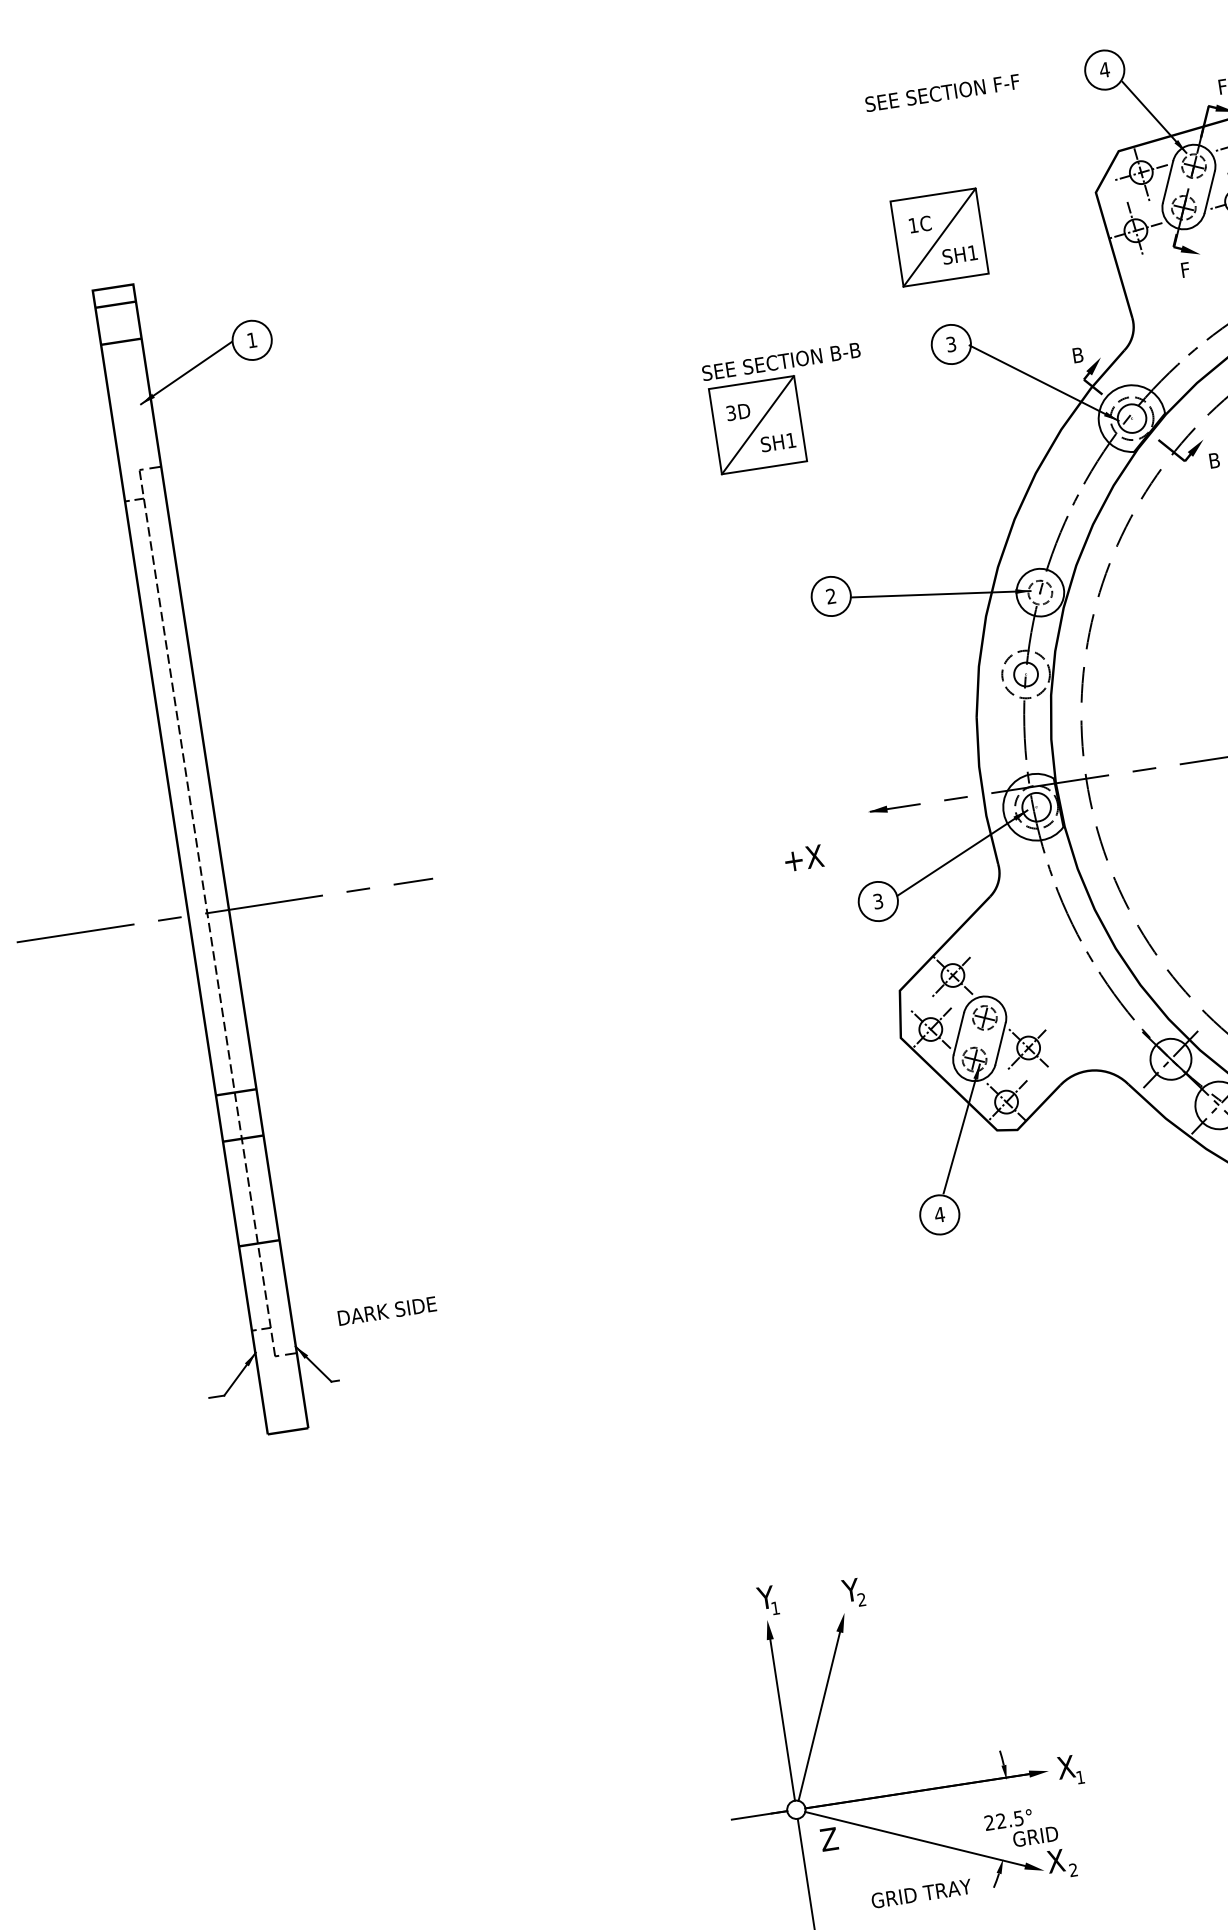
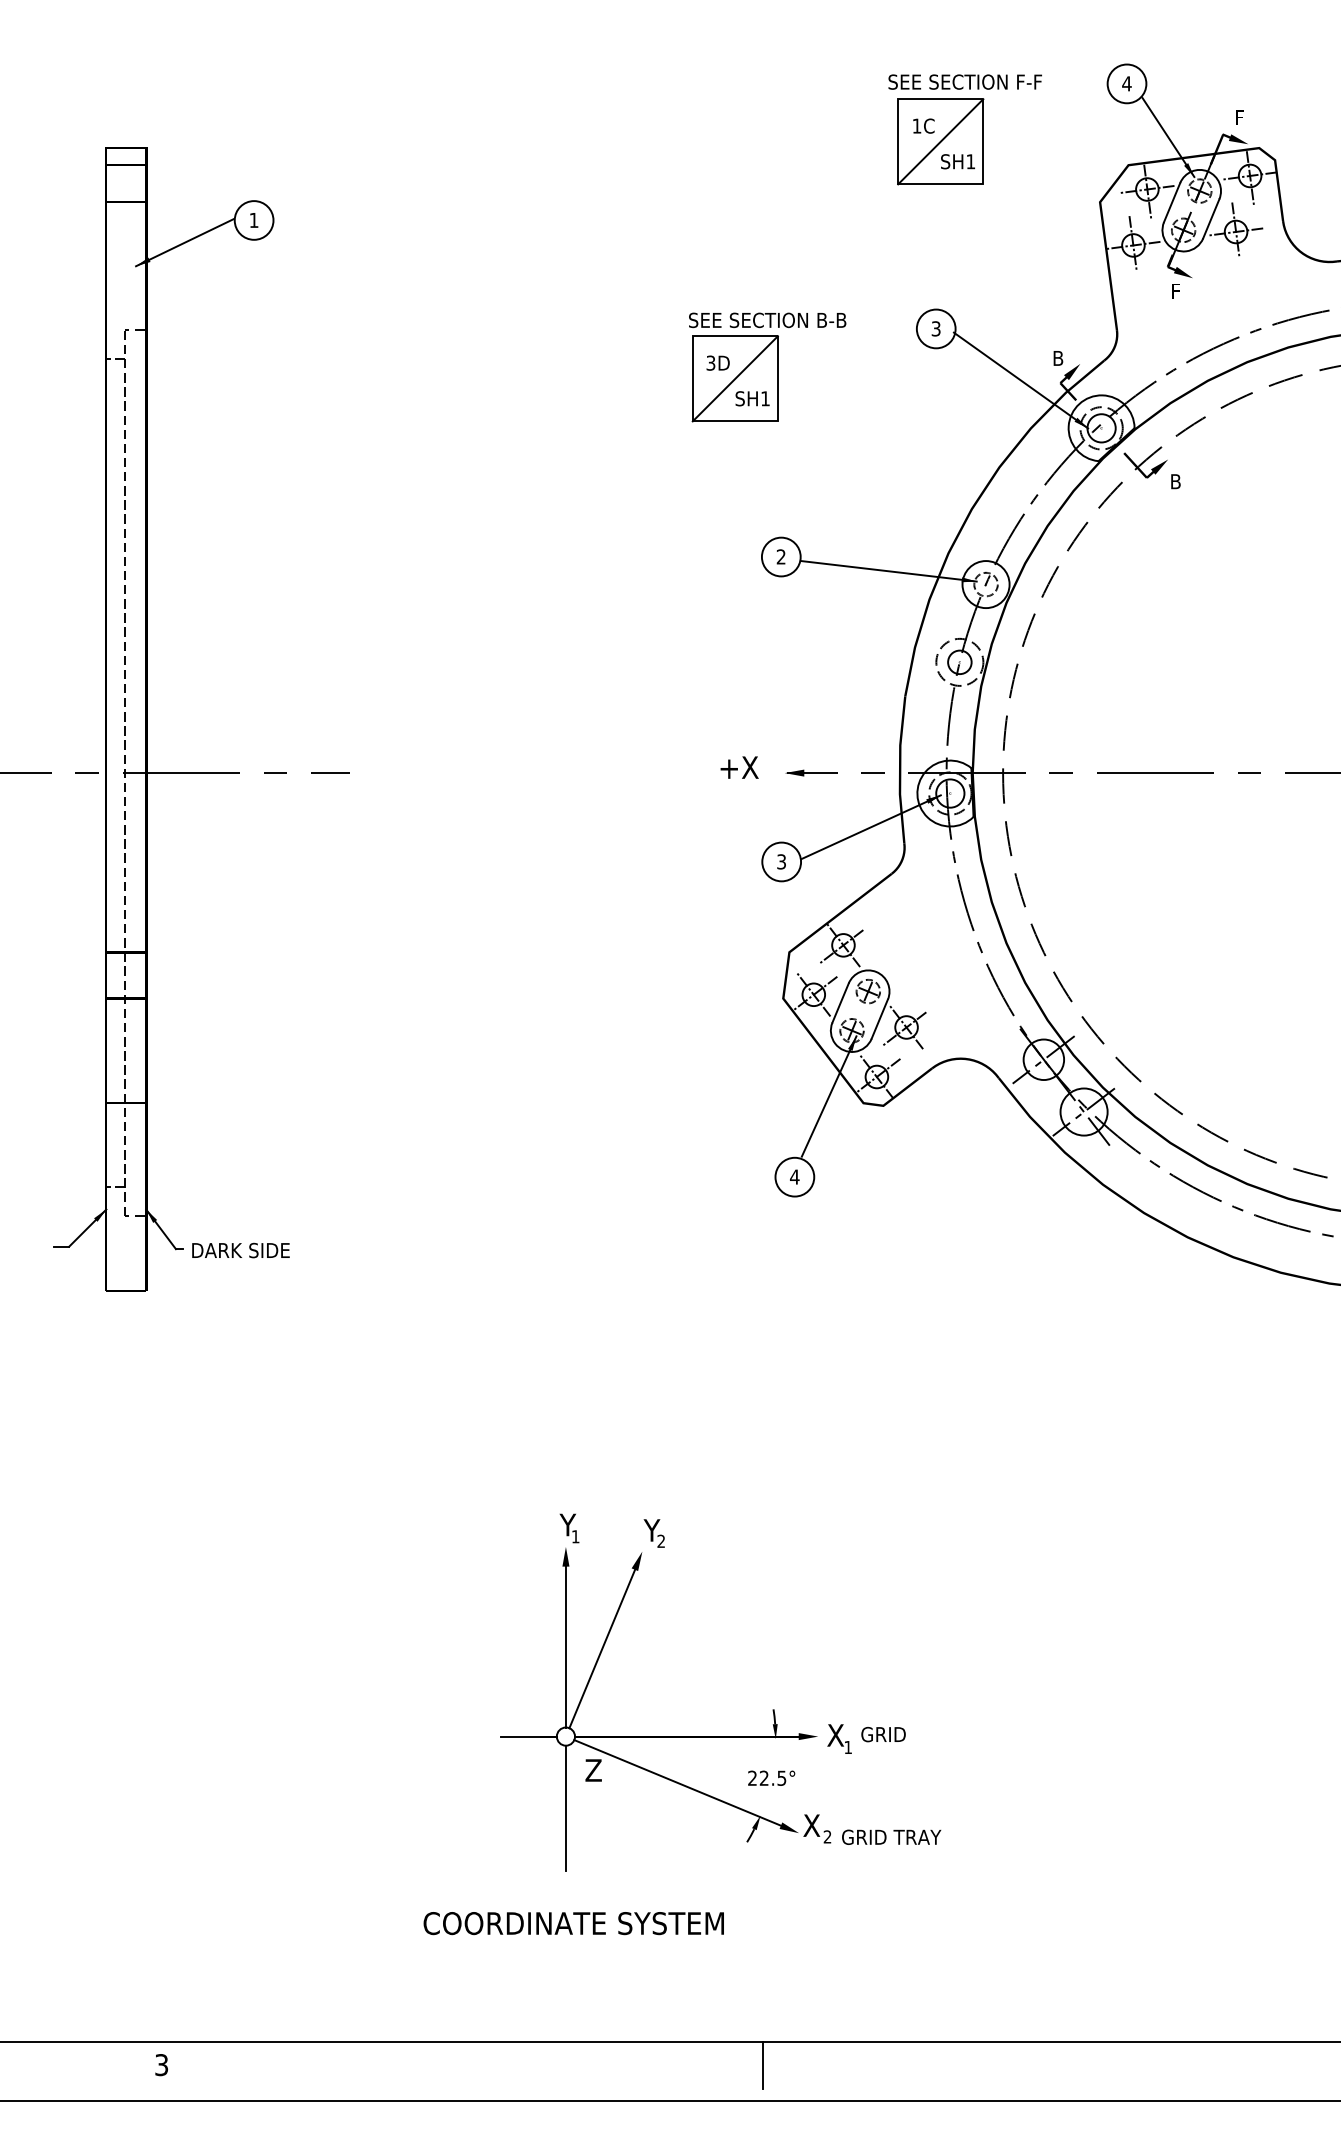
part: (939, 237) -> (940, 141), moved
text: (803, 858) -> (739, 767), moved
text: (386, 1311) -> (240, 1250), moved
text: (1035, 1836) -> (883, 1734), moved
text: (921, 1892) -> (891, 1836), moved

